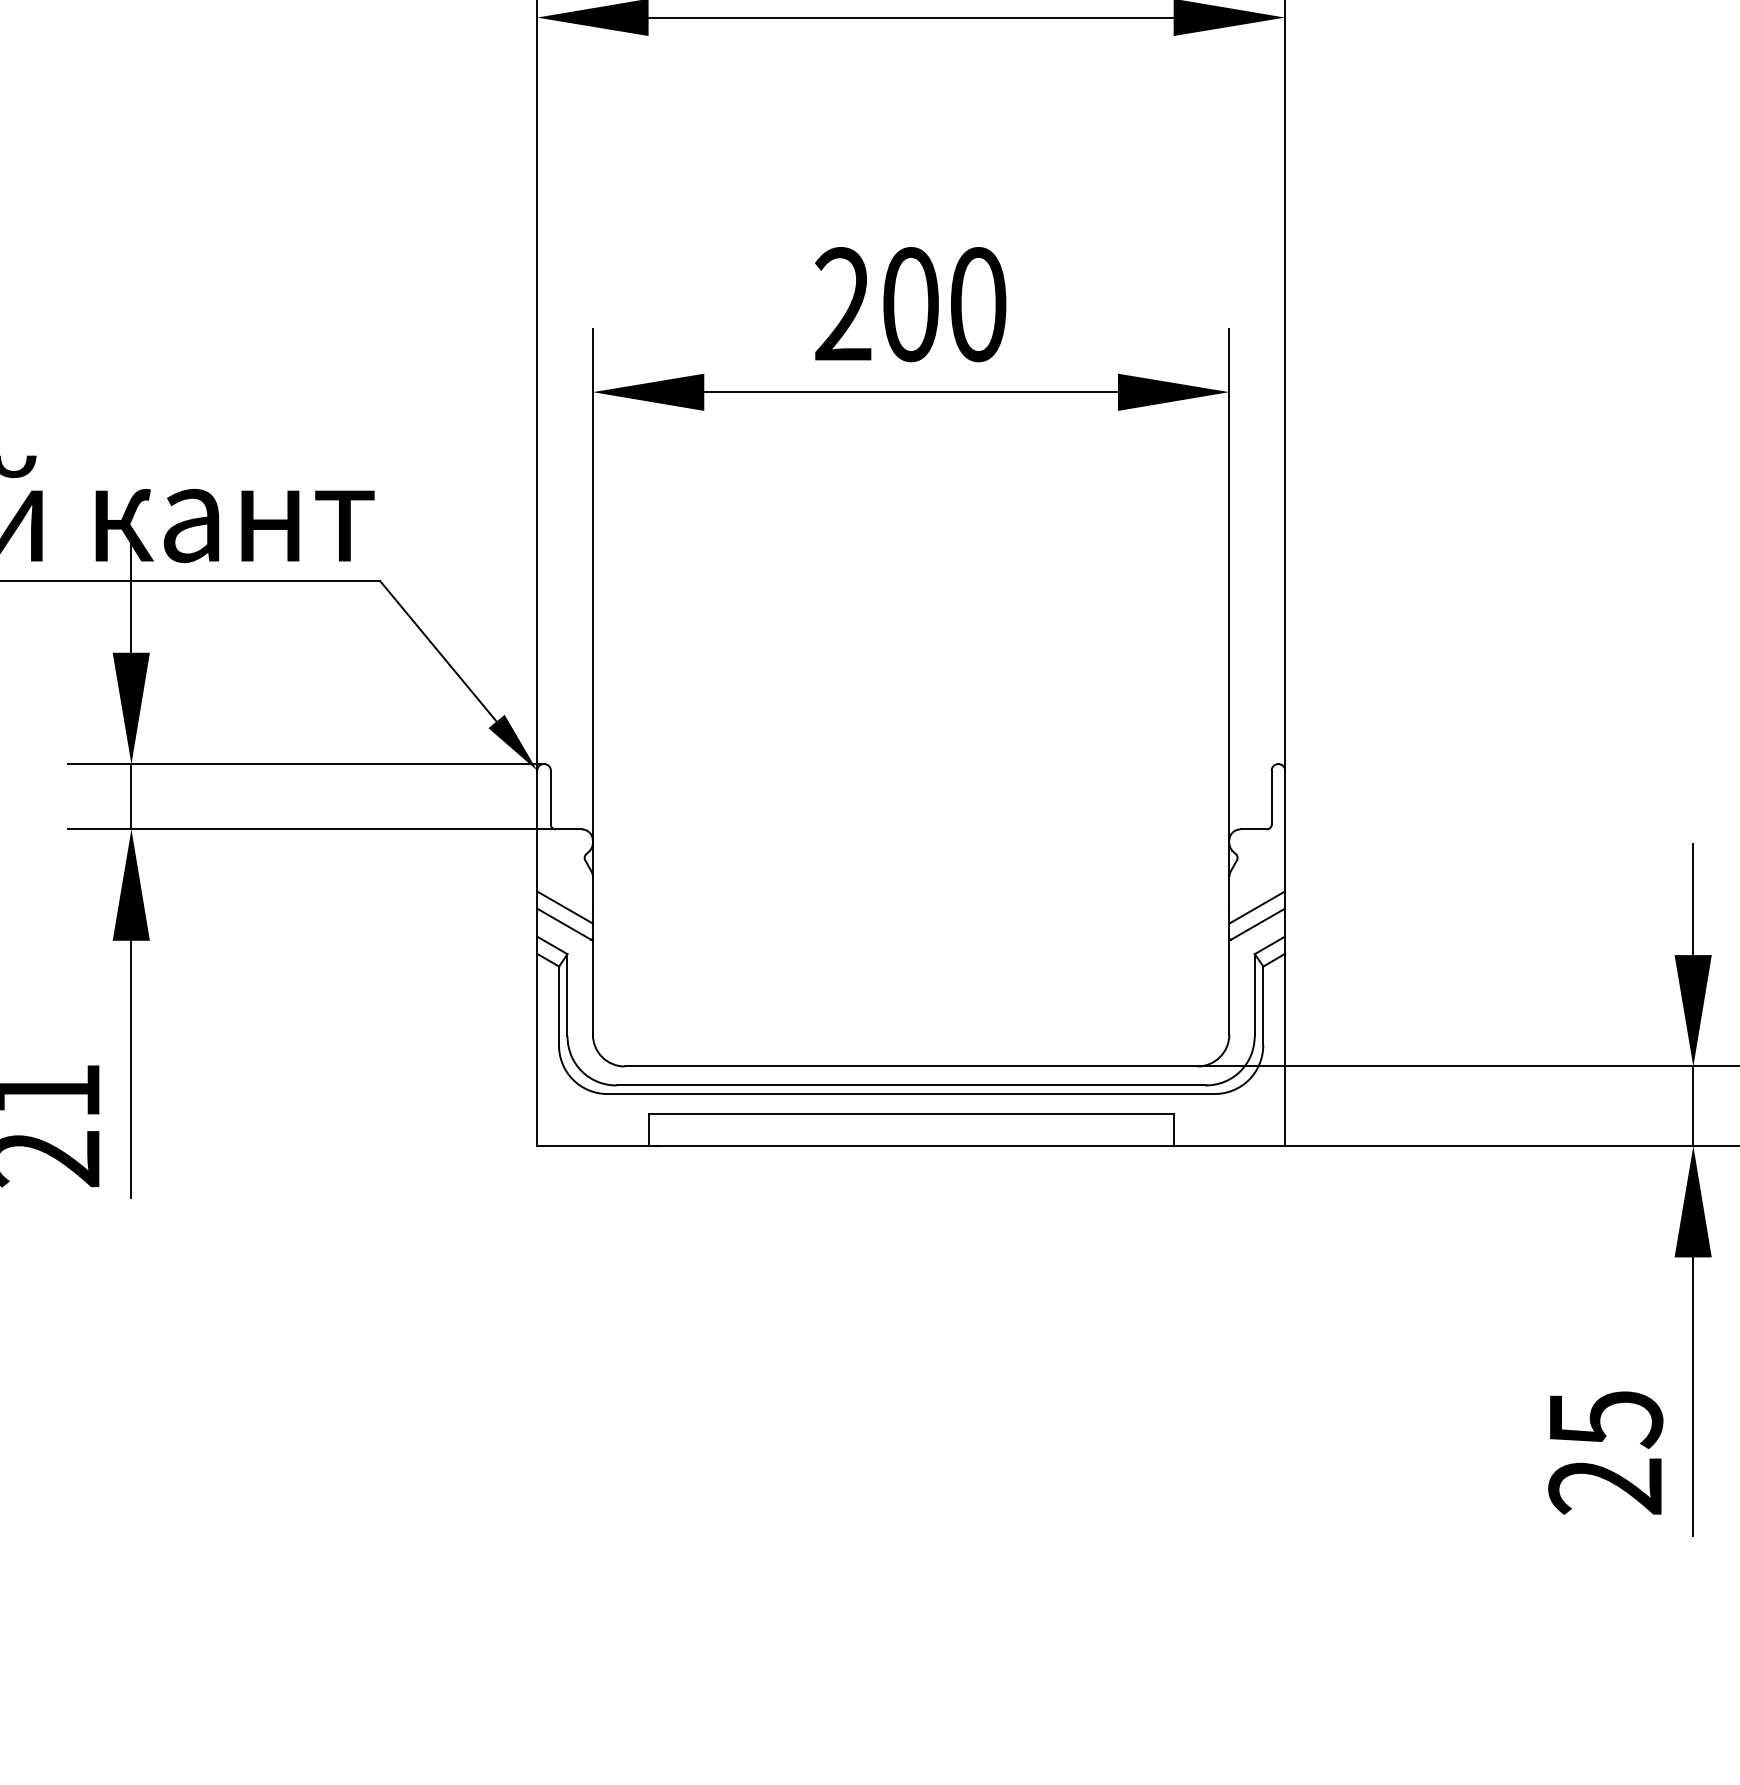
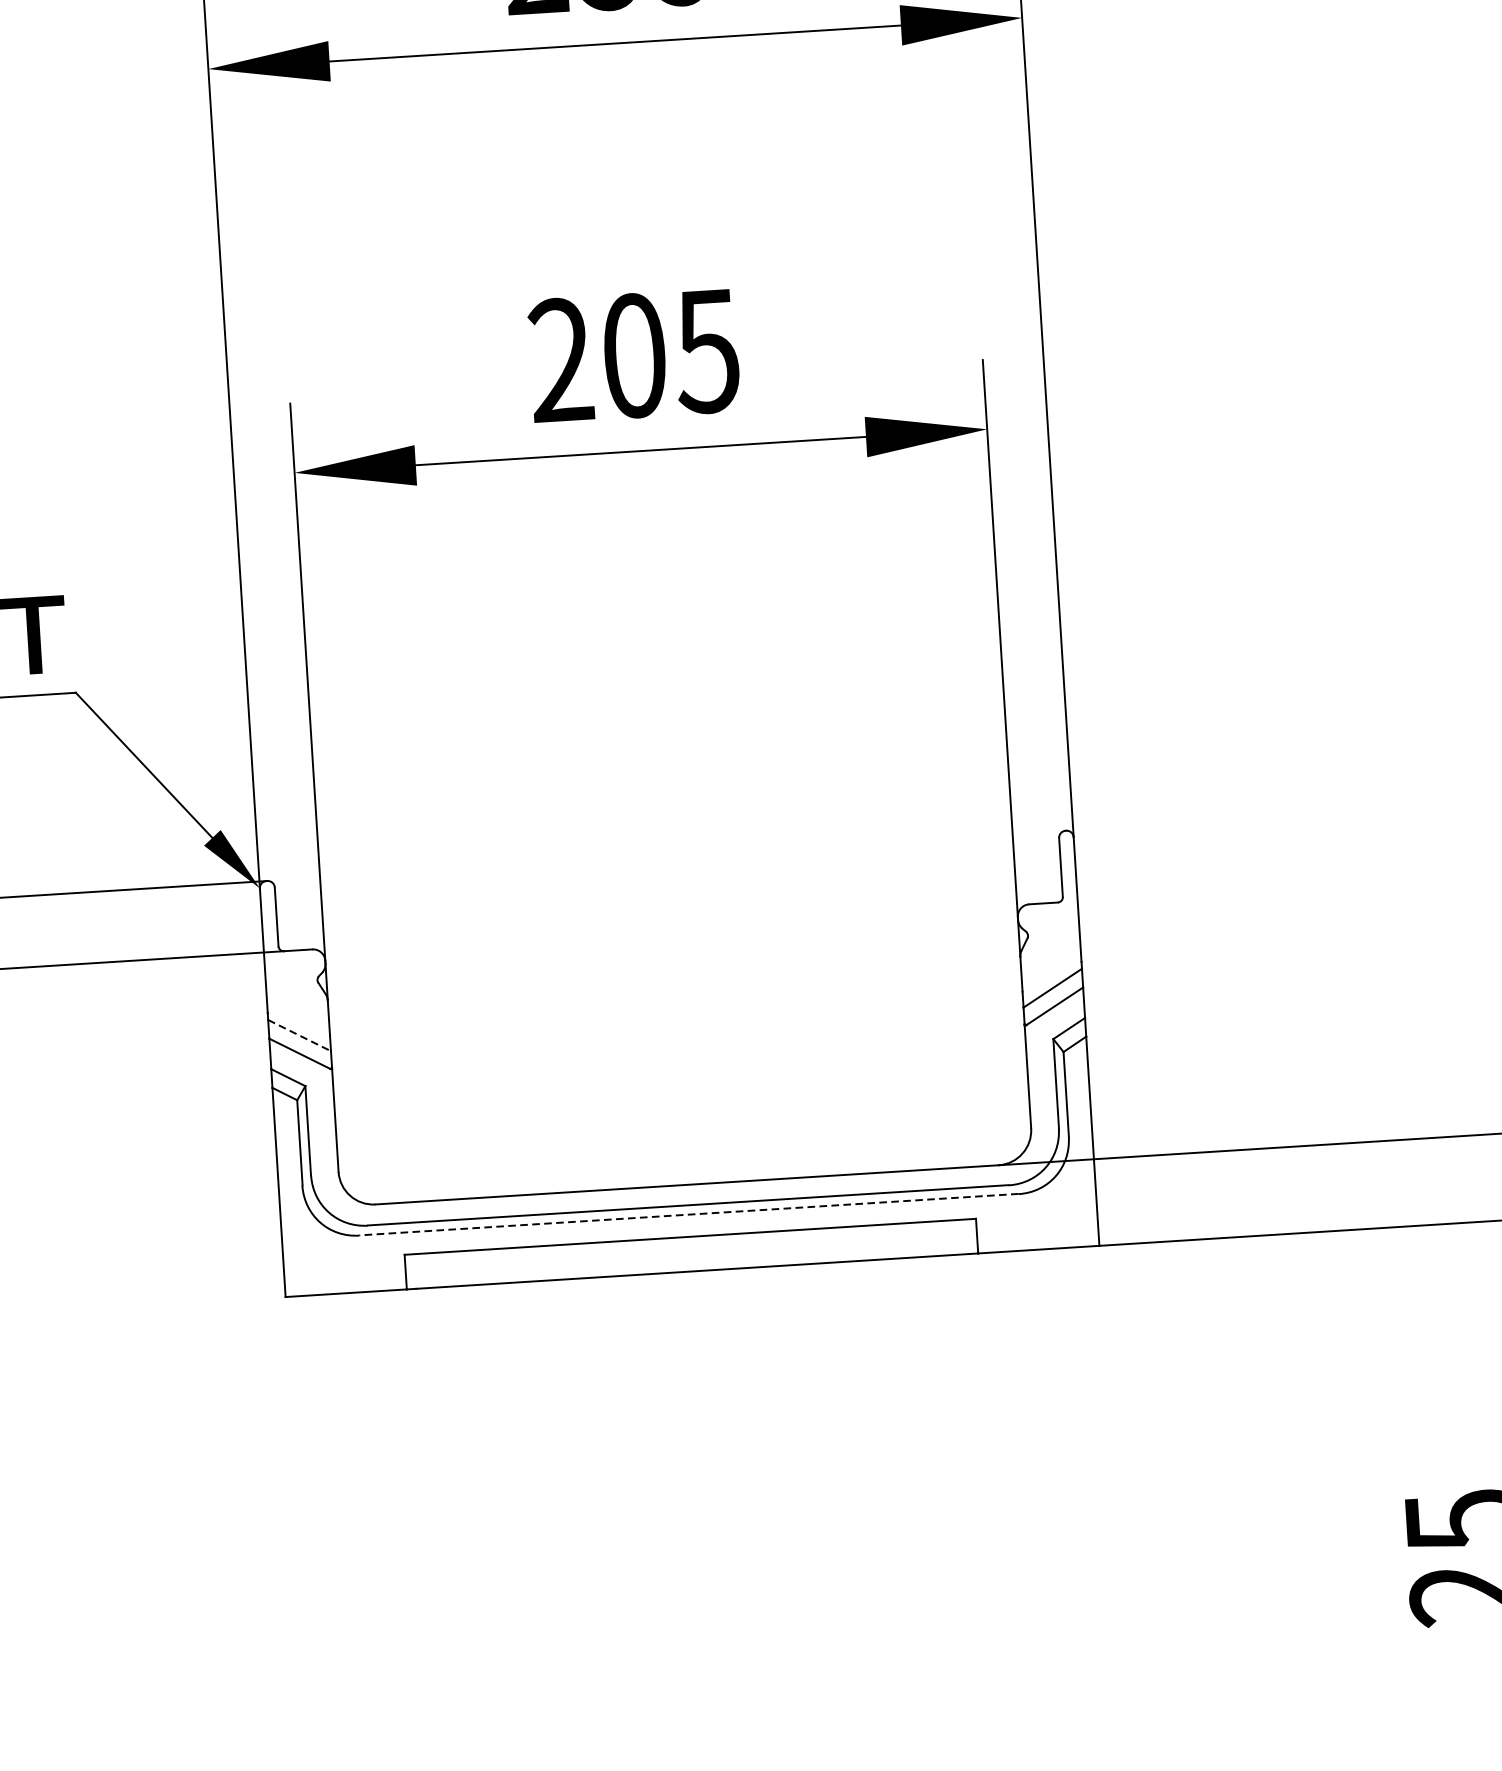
text: (977, 304) -> (707, 351), 200 -> 205
line: (565, 907) -> (300, 1035), solid -> dashed
line: (911, 1093) -> (689, 1214), solid -> dashed

